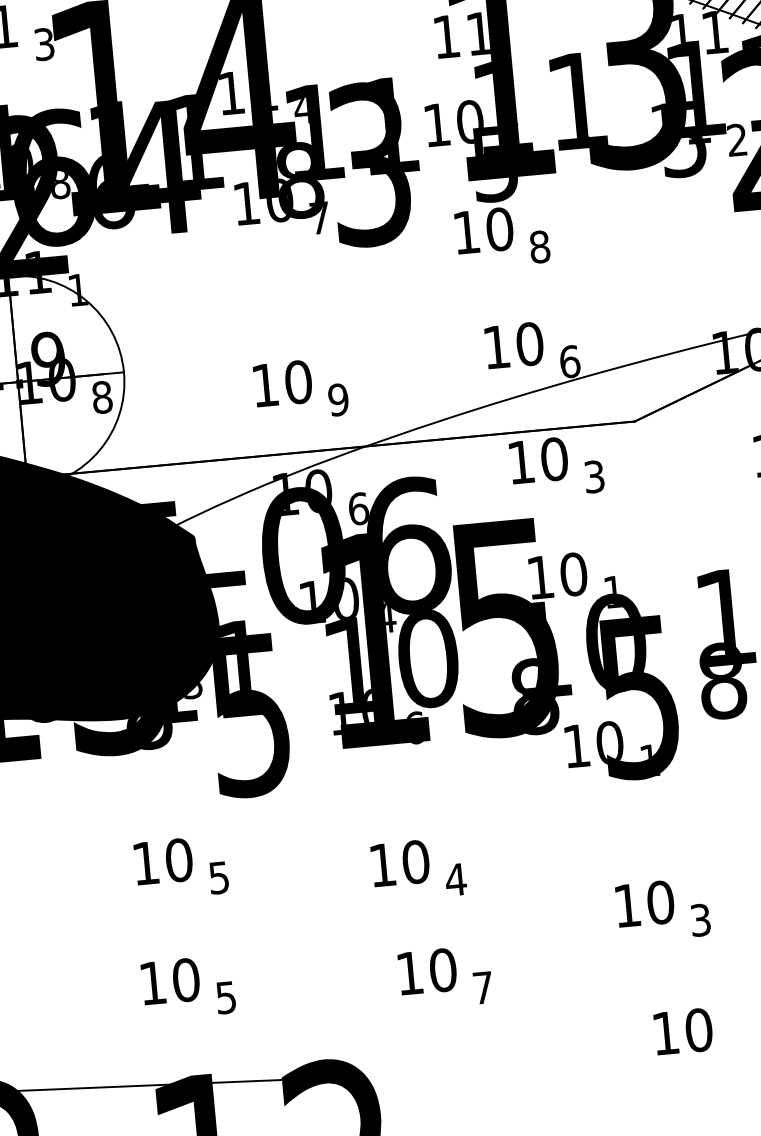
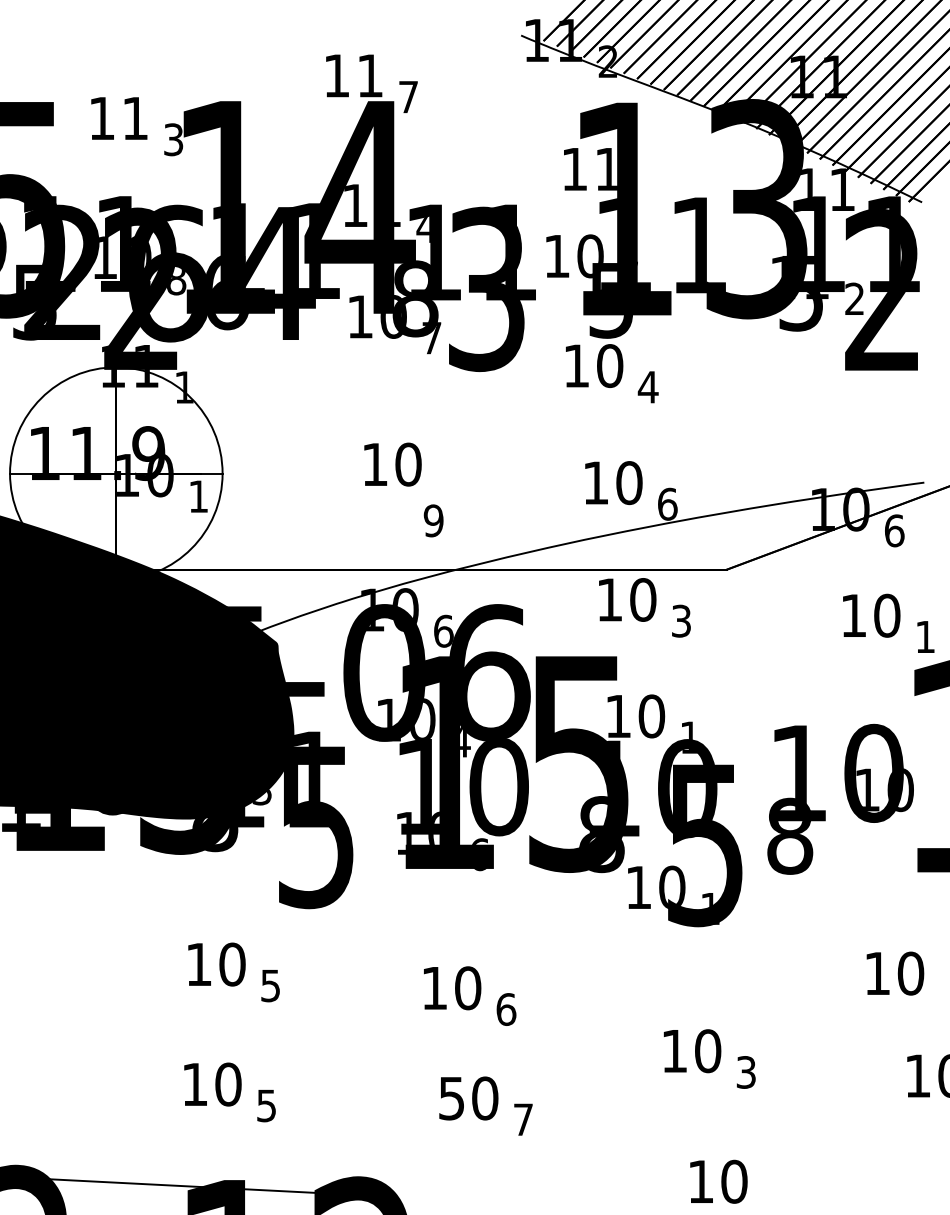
text: (539, 246) -> (647, 386), 8 -> 4
text: (282, 383) -> (392, 464), moved
text: (102, 397) -> (198, 496), 8 -> 1
text: (455, 879) -> (505, 1009), 4 -> 6
text: (409, 973) -> (451, 1098), 10 -> 50

